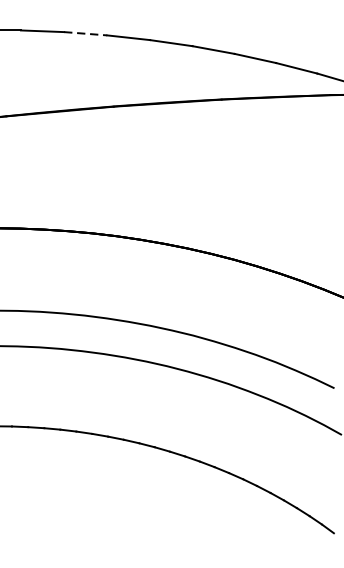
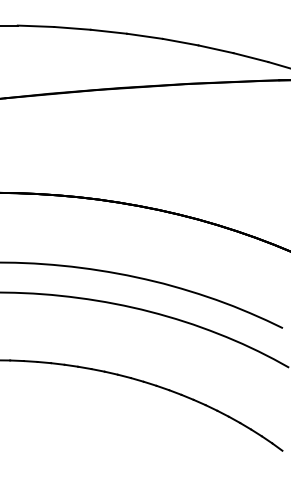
line: (86, 33) -> (73, 28), dashed -> solid

